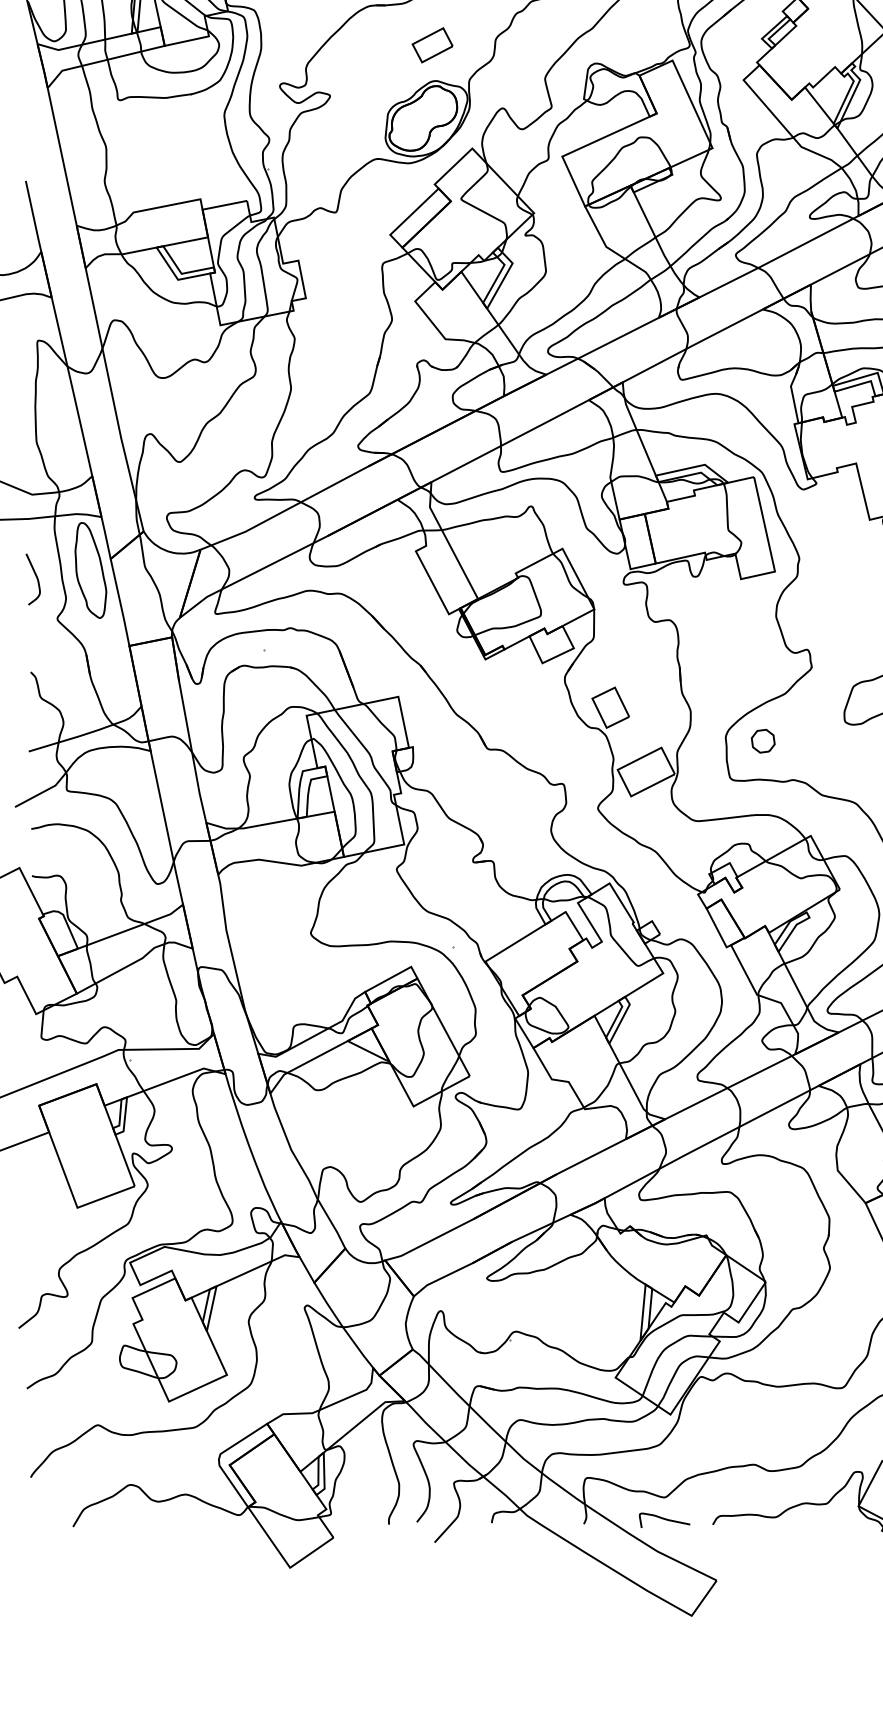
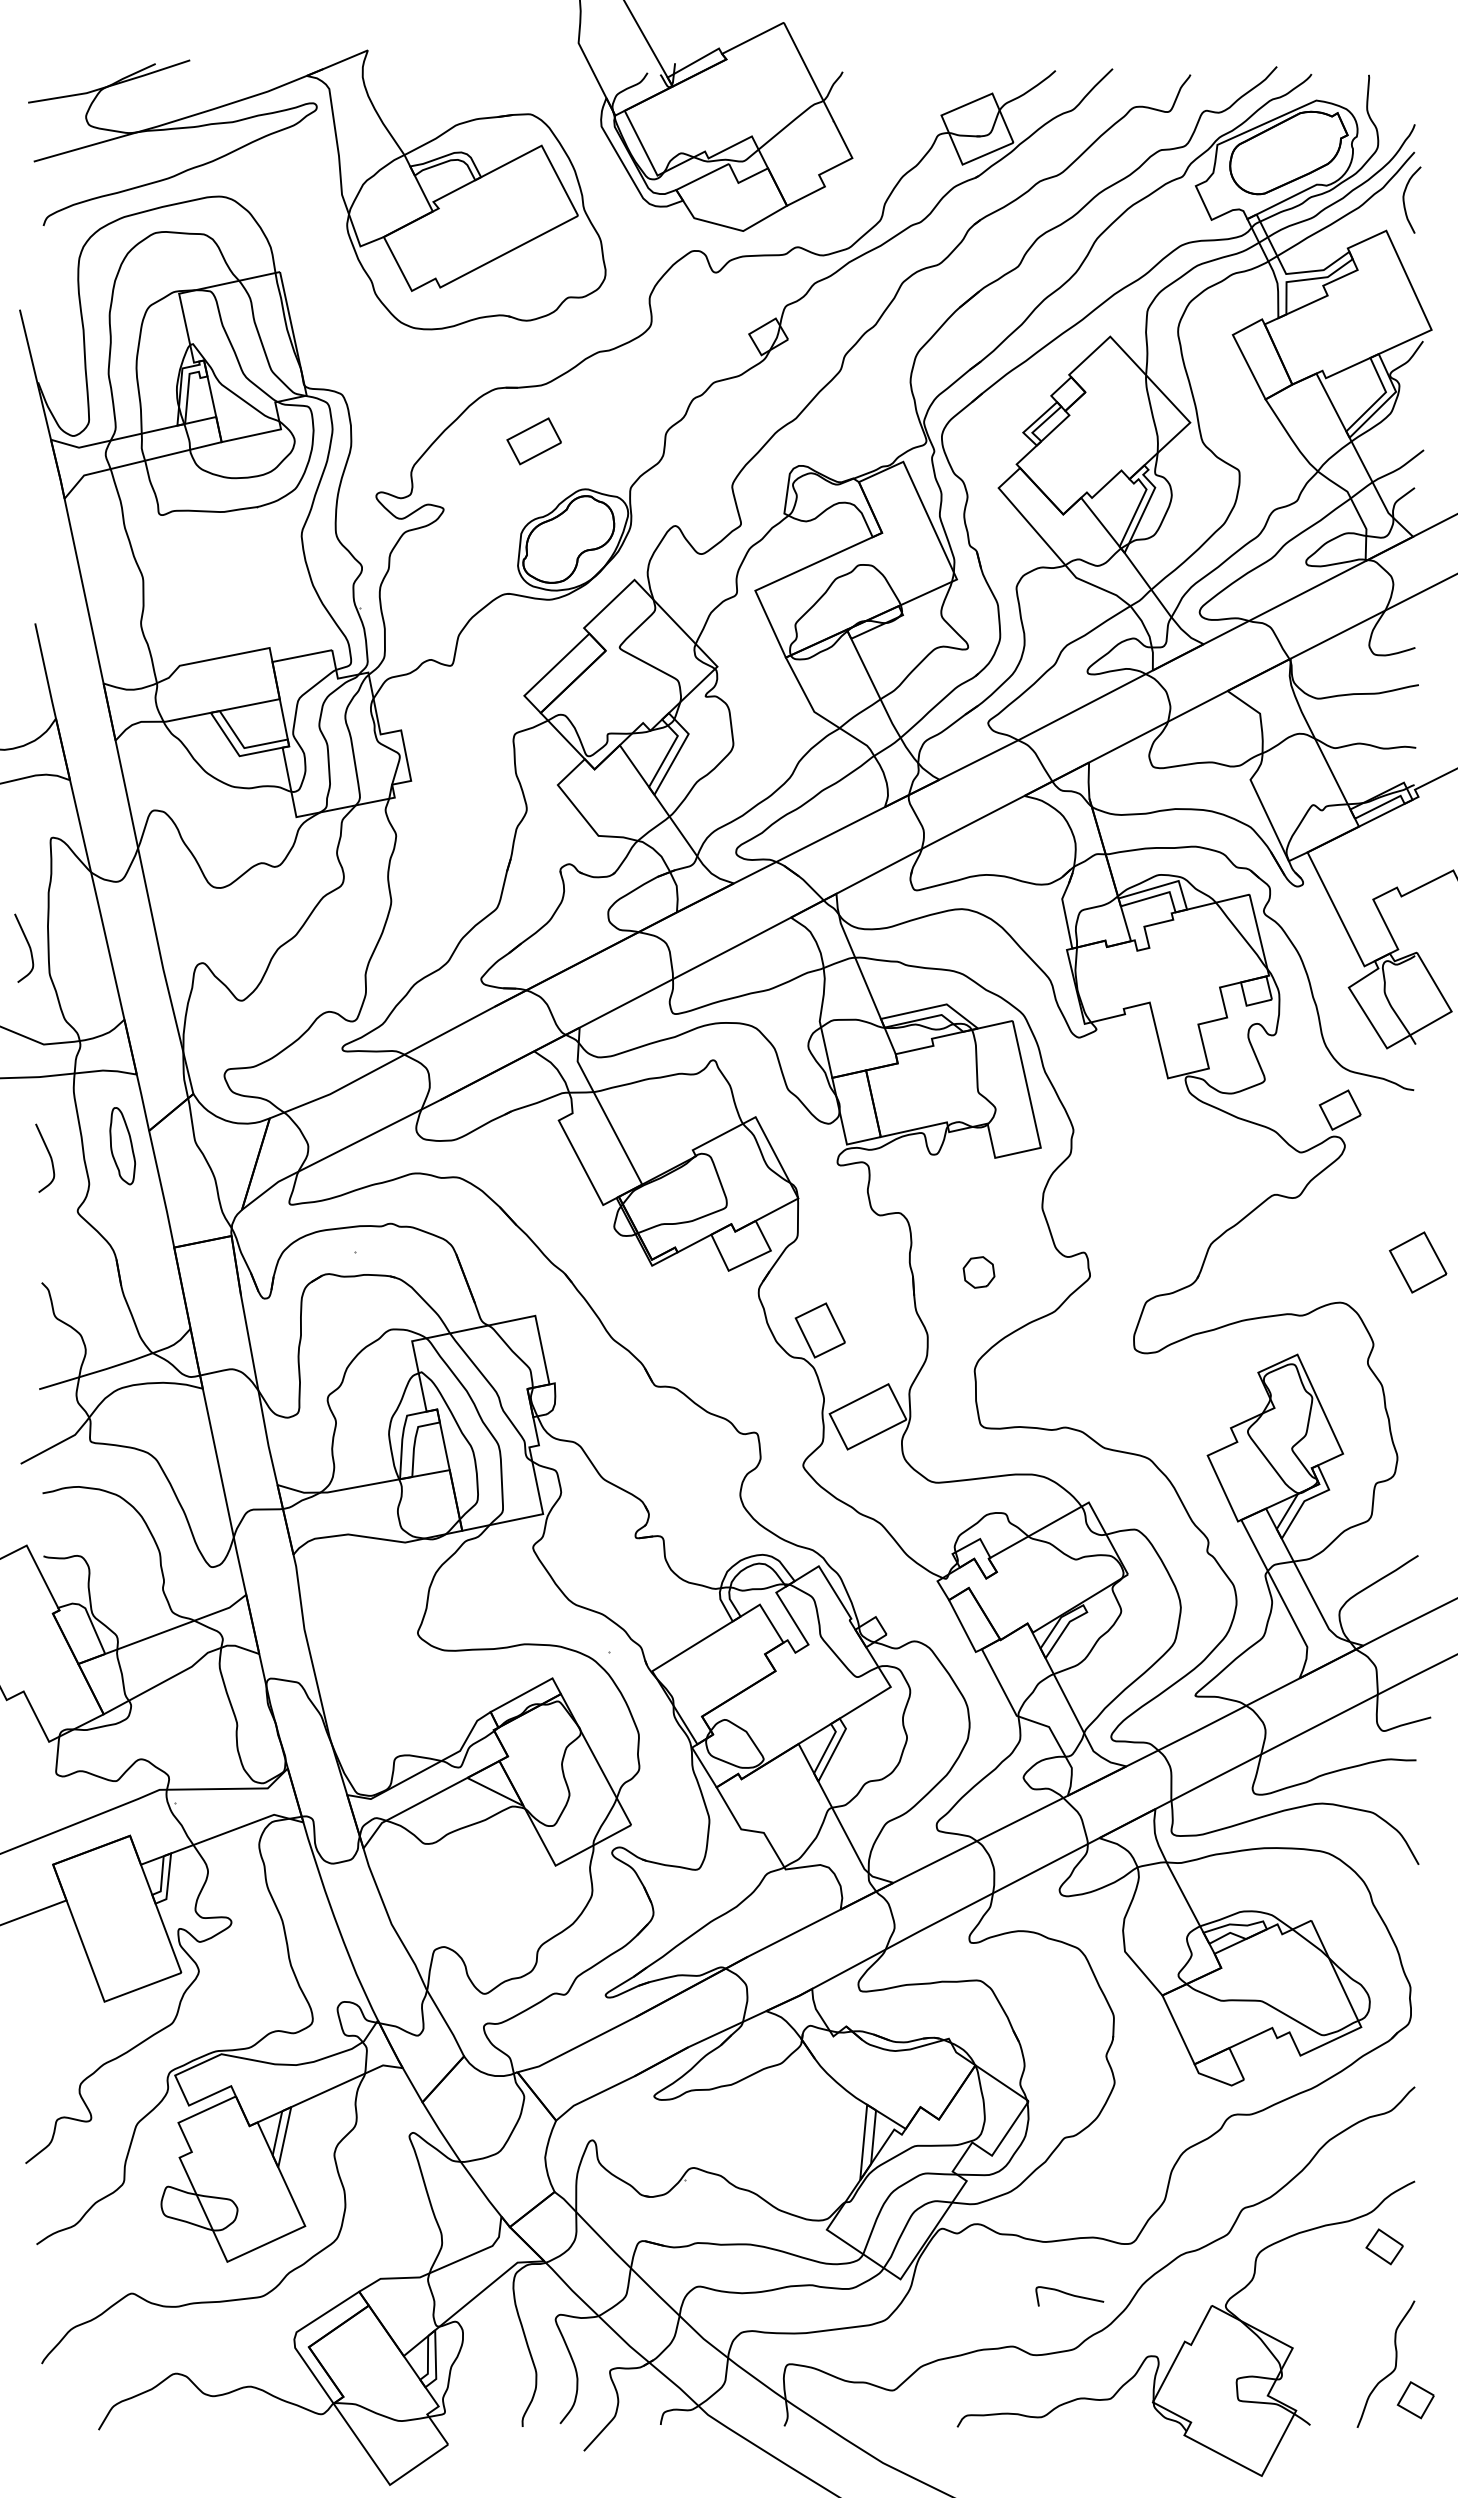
part: (432, 45) -> (533, 441), moved
curve: (20, 421) -> (28, 946), added
part: (90, 569) -> (122, 1145), size x0.6
part: (762, 741) -> (978, 1272), moved
curve: (664, 1519) -> (1069, 2295), moved

